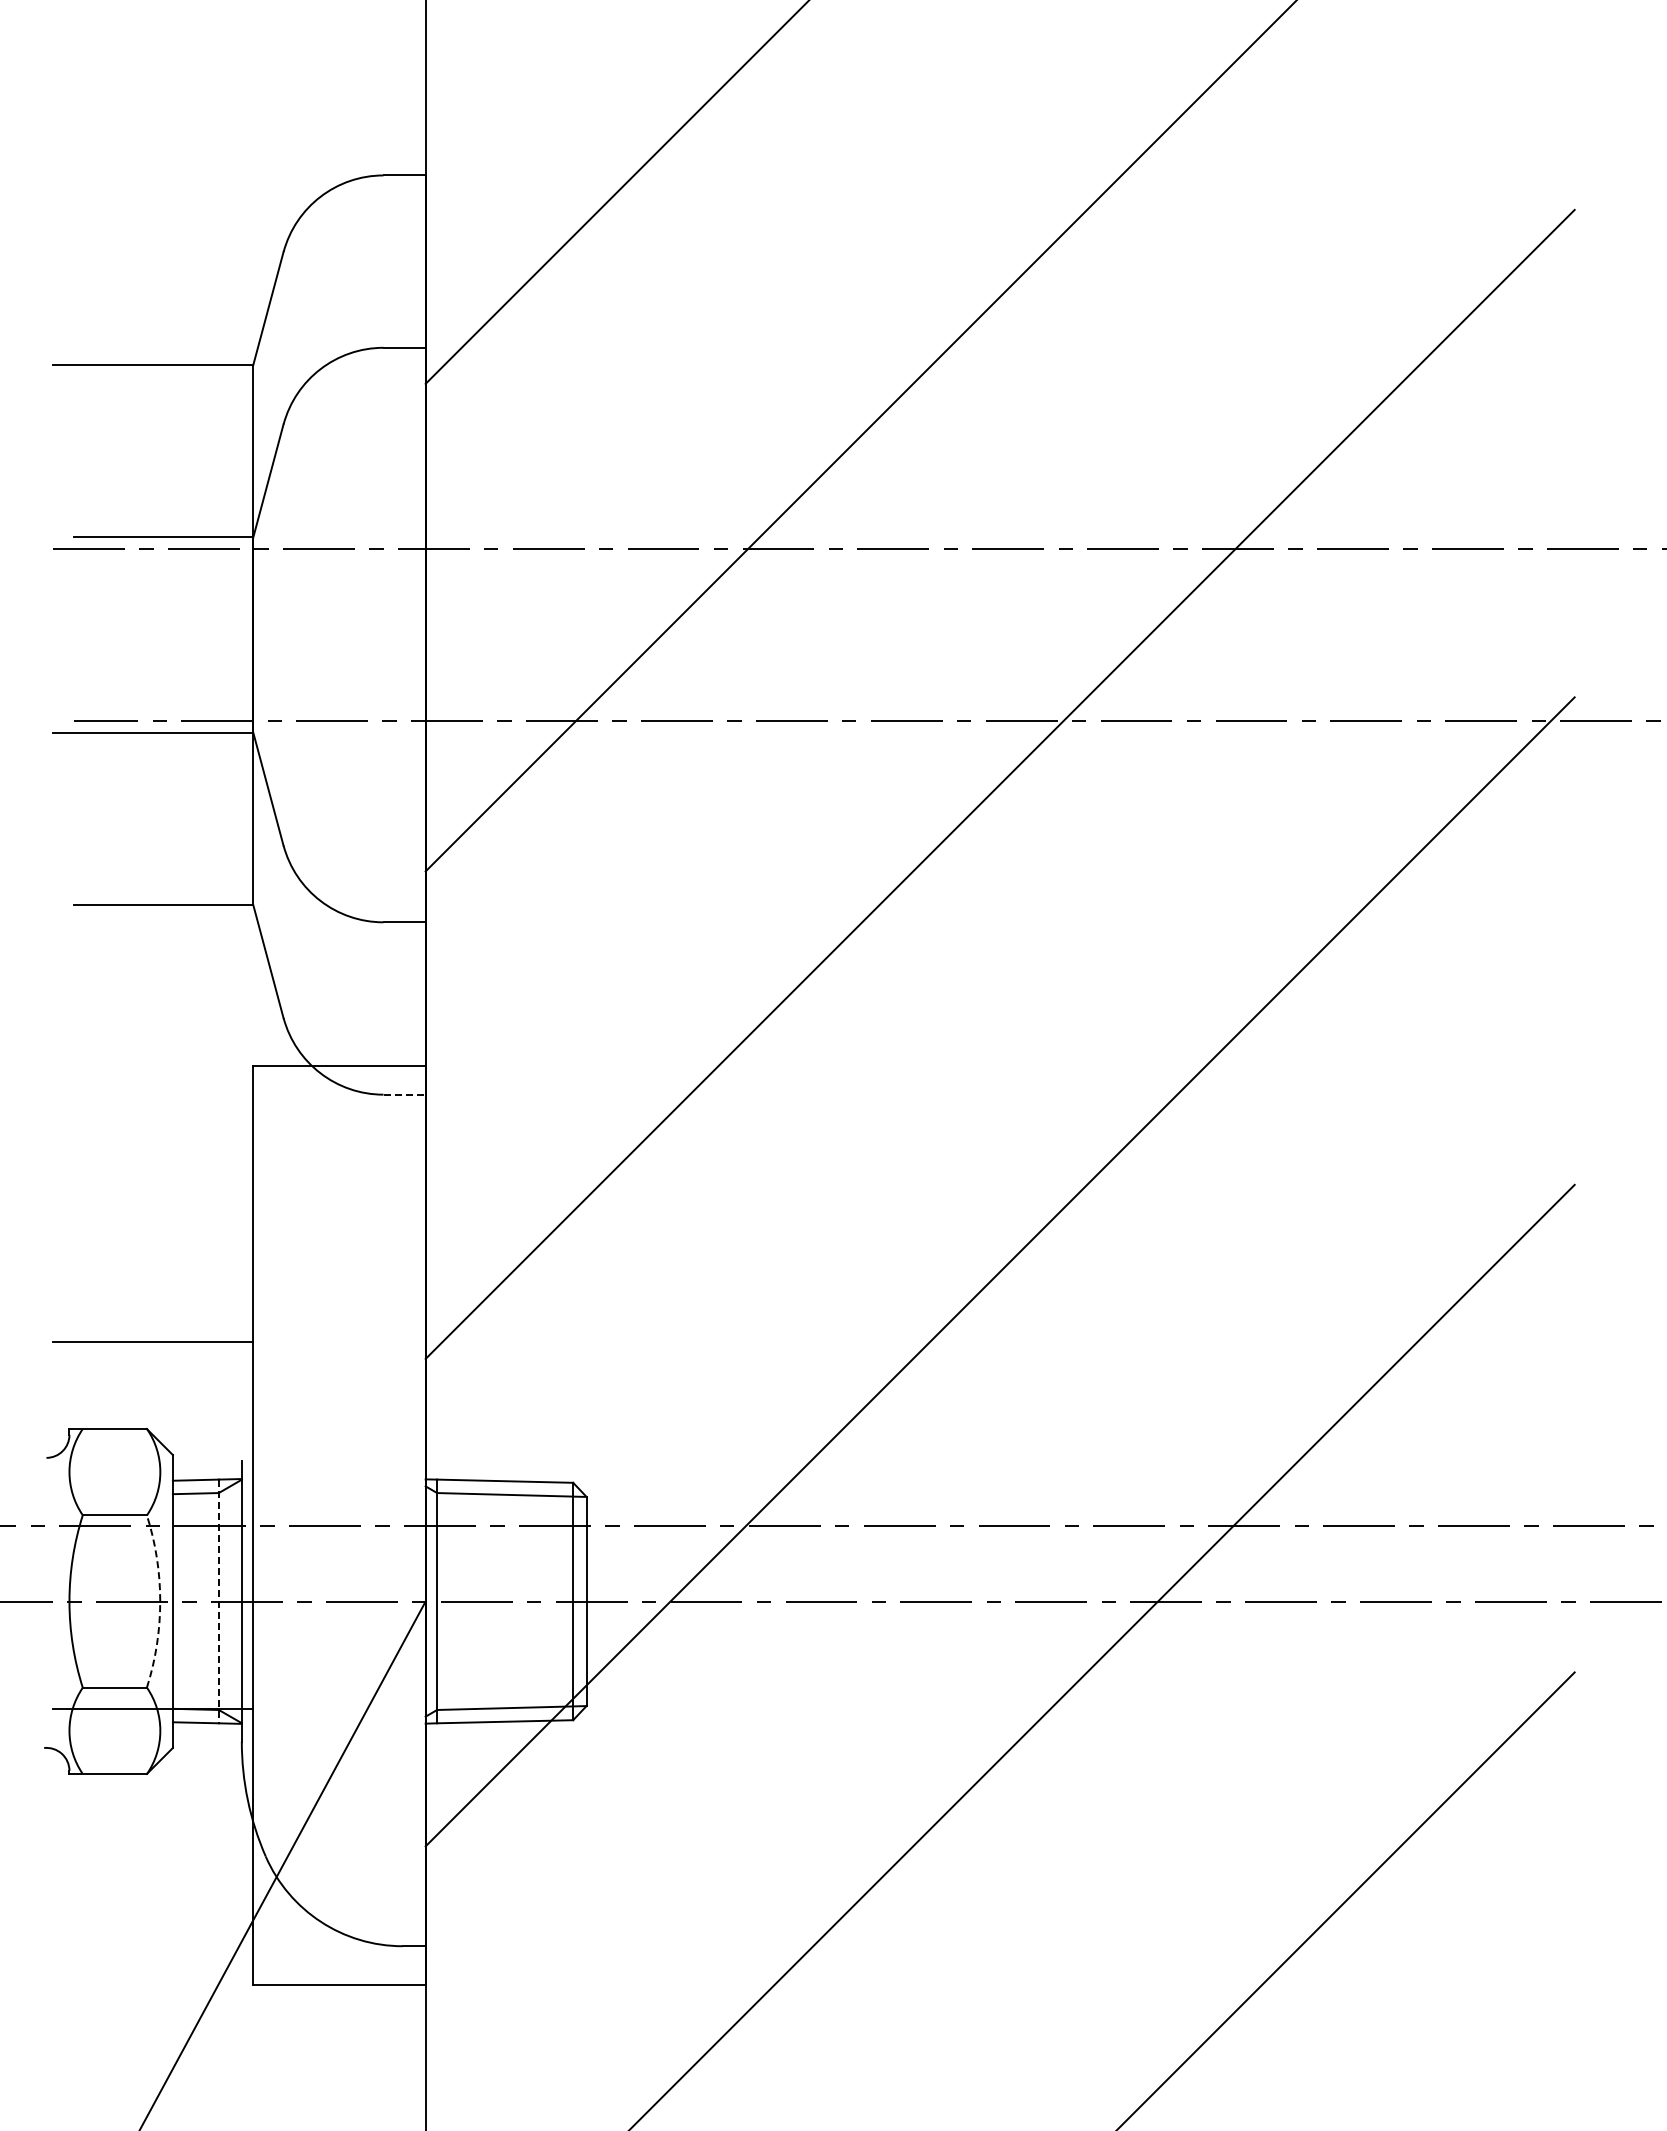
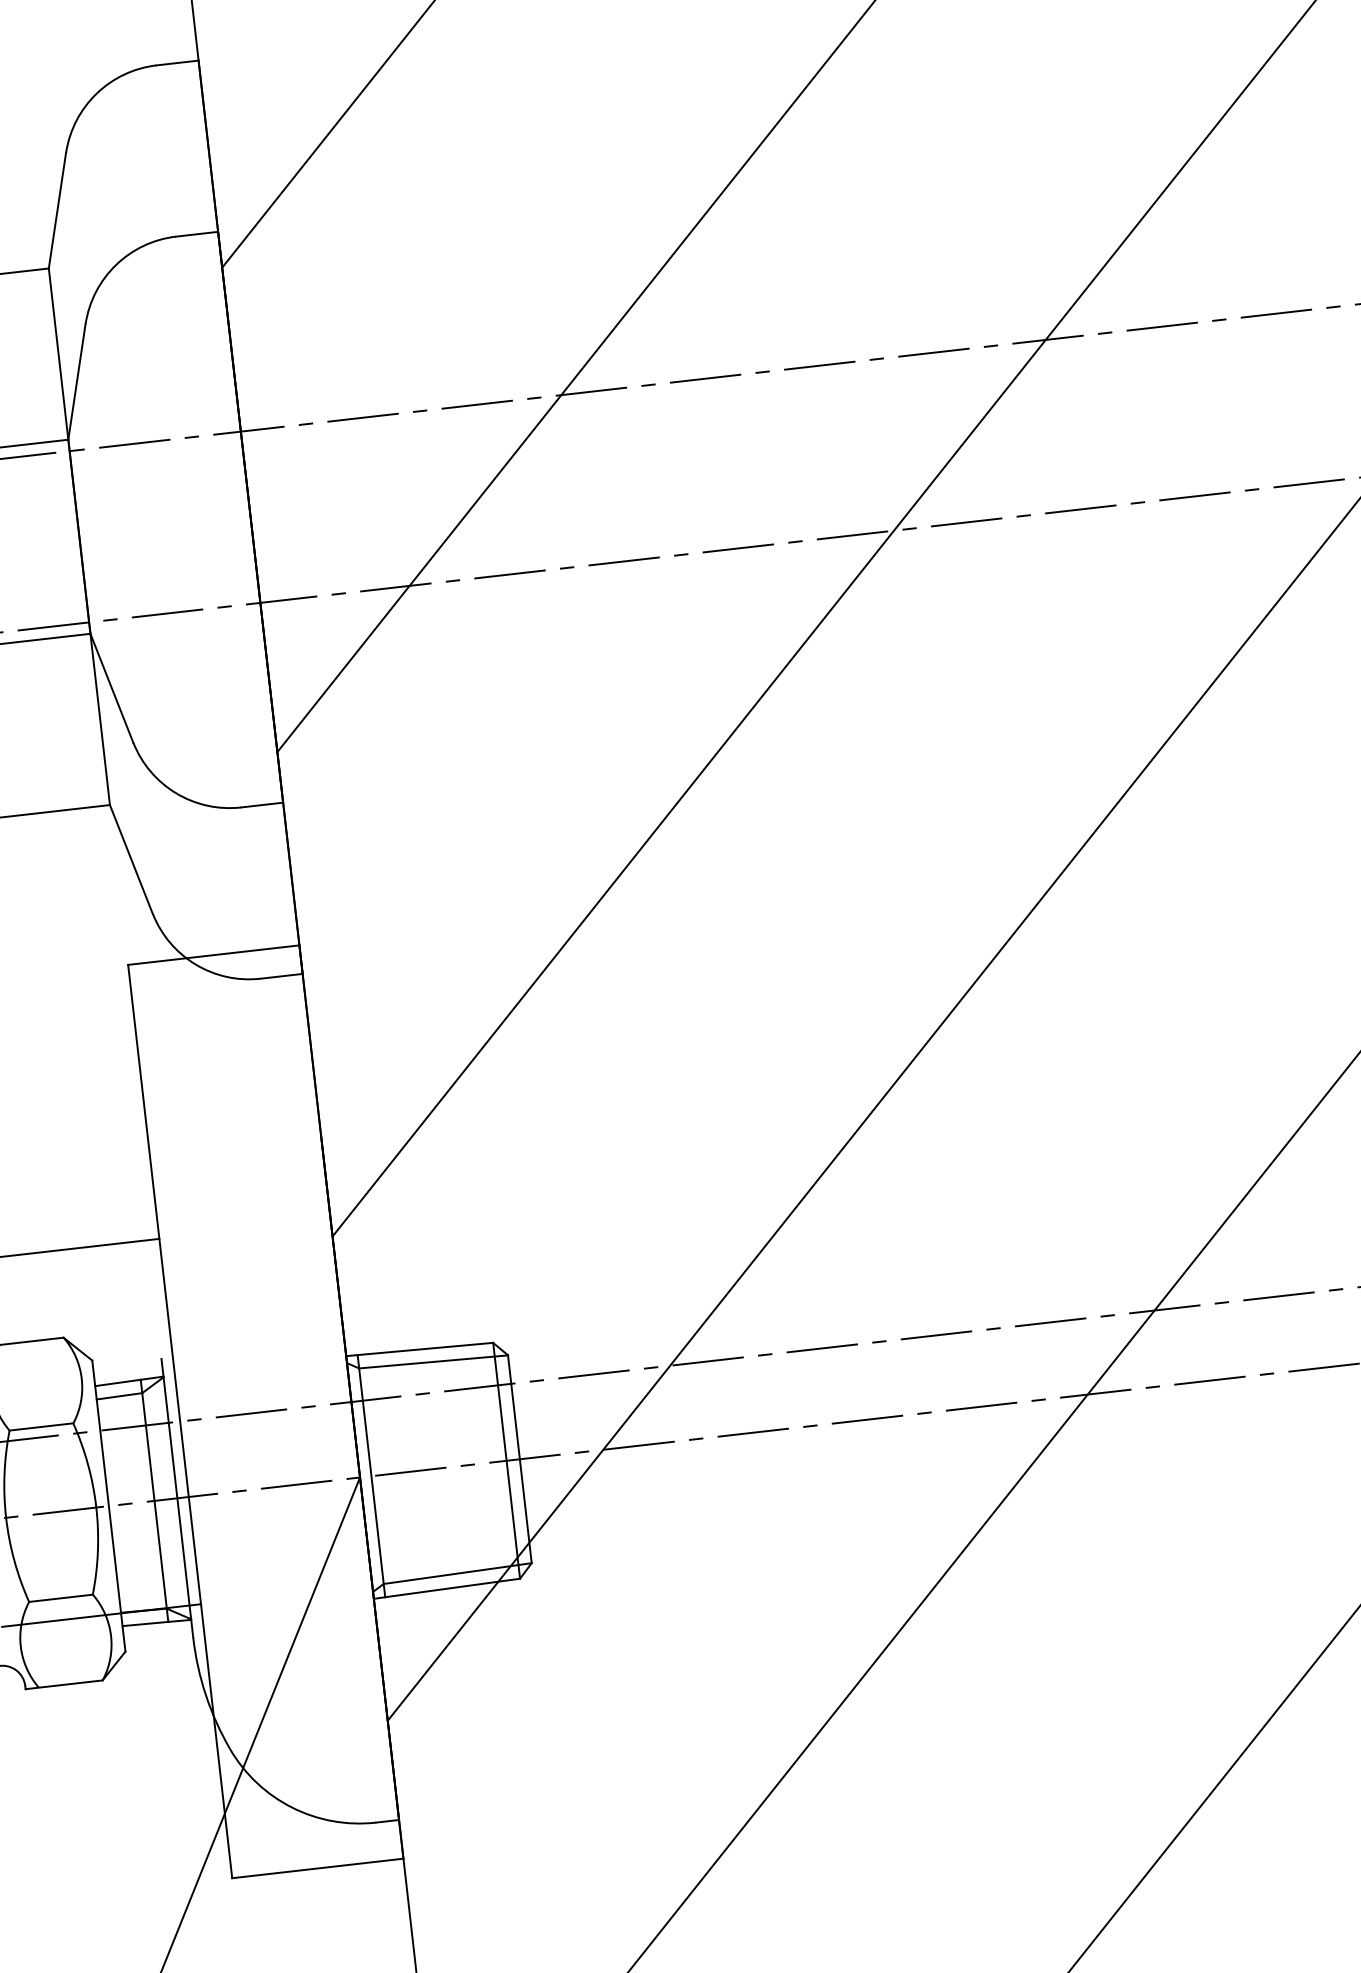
line: (405, 1094) -> (282, 976), dashed -> solid
arc: (160, 1601) -> (96, 1507), dashed -> solid
line: (218, 1601) -> (154, 1500), dashed -> solid

